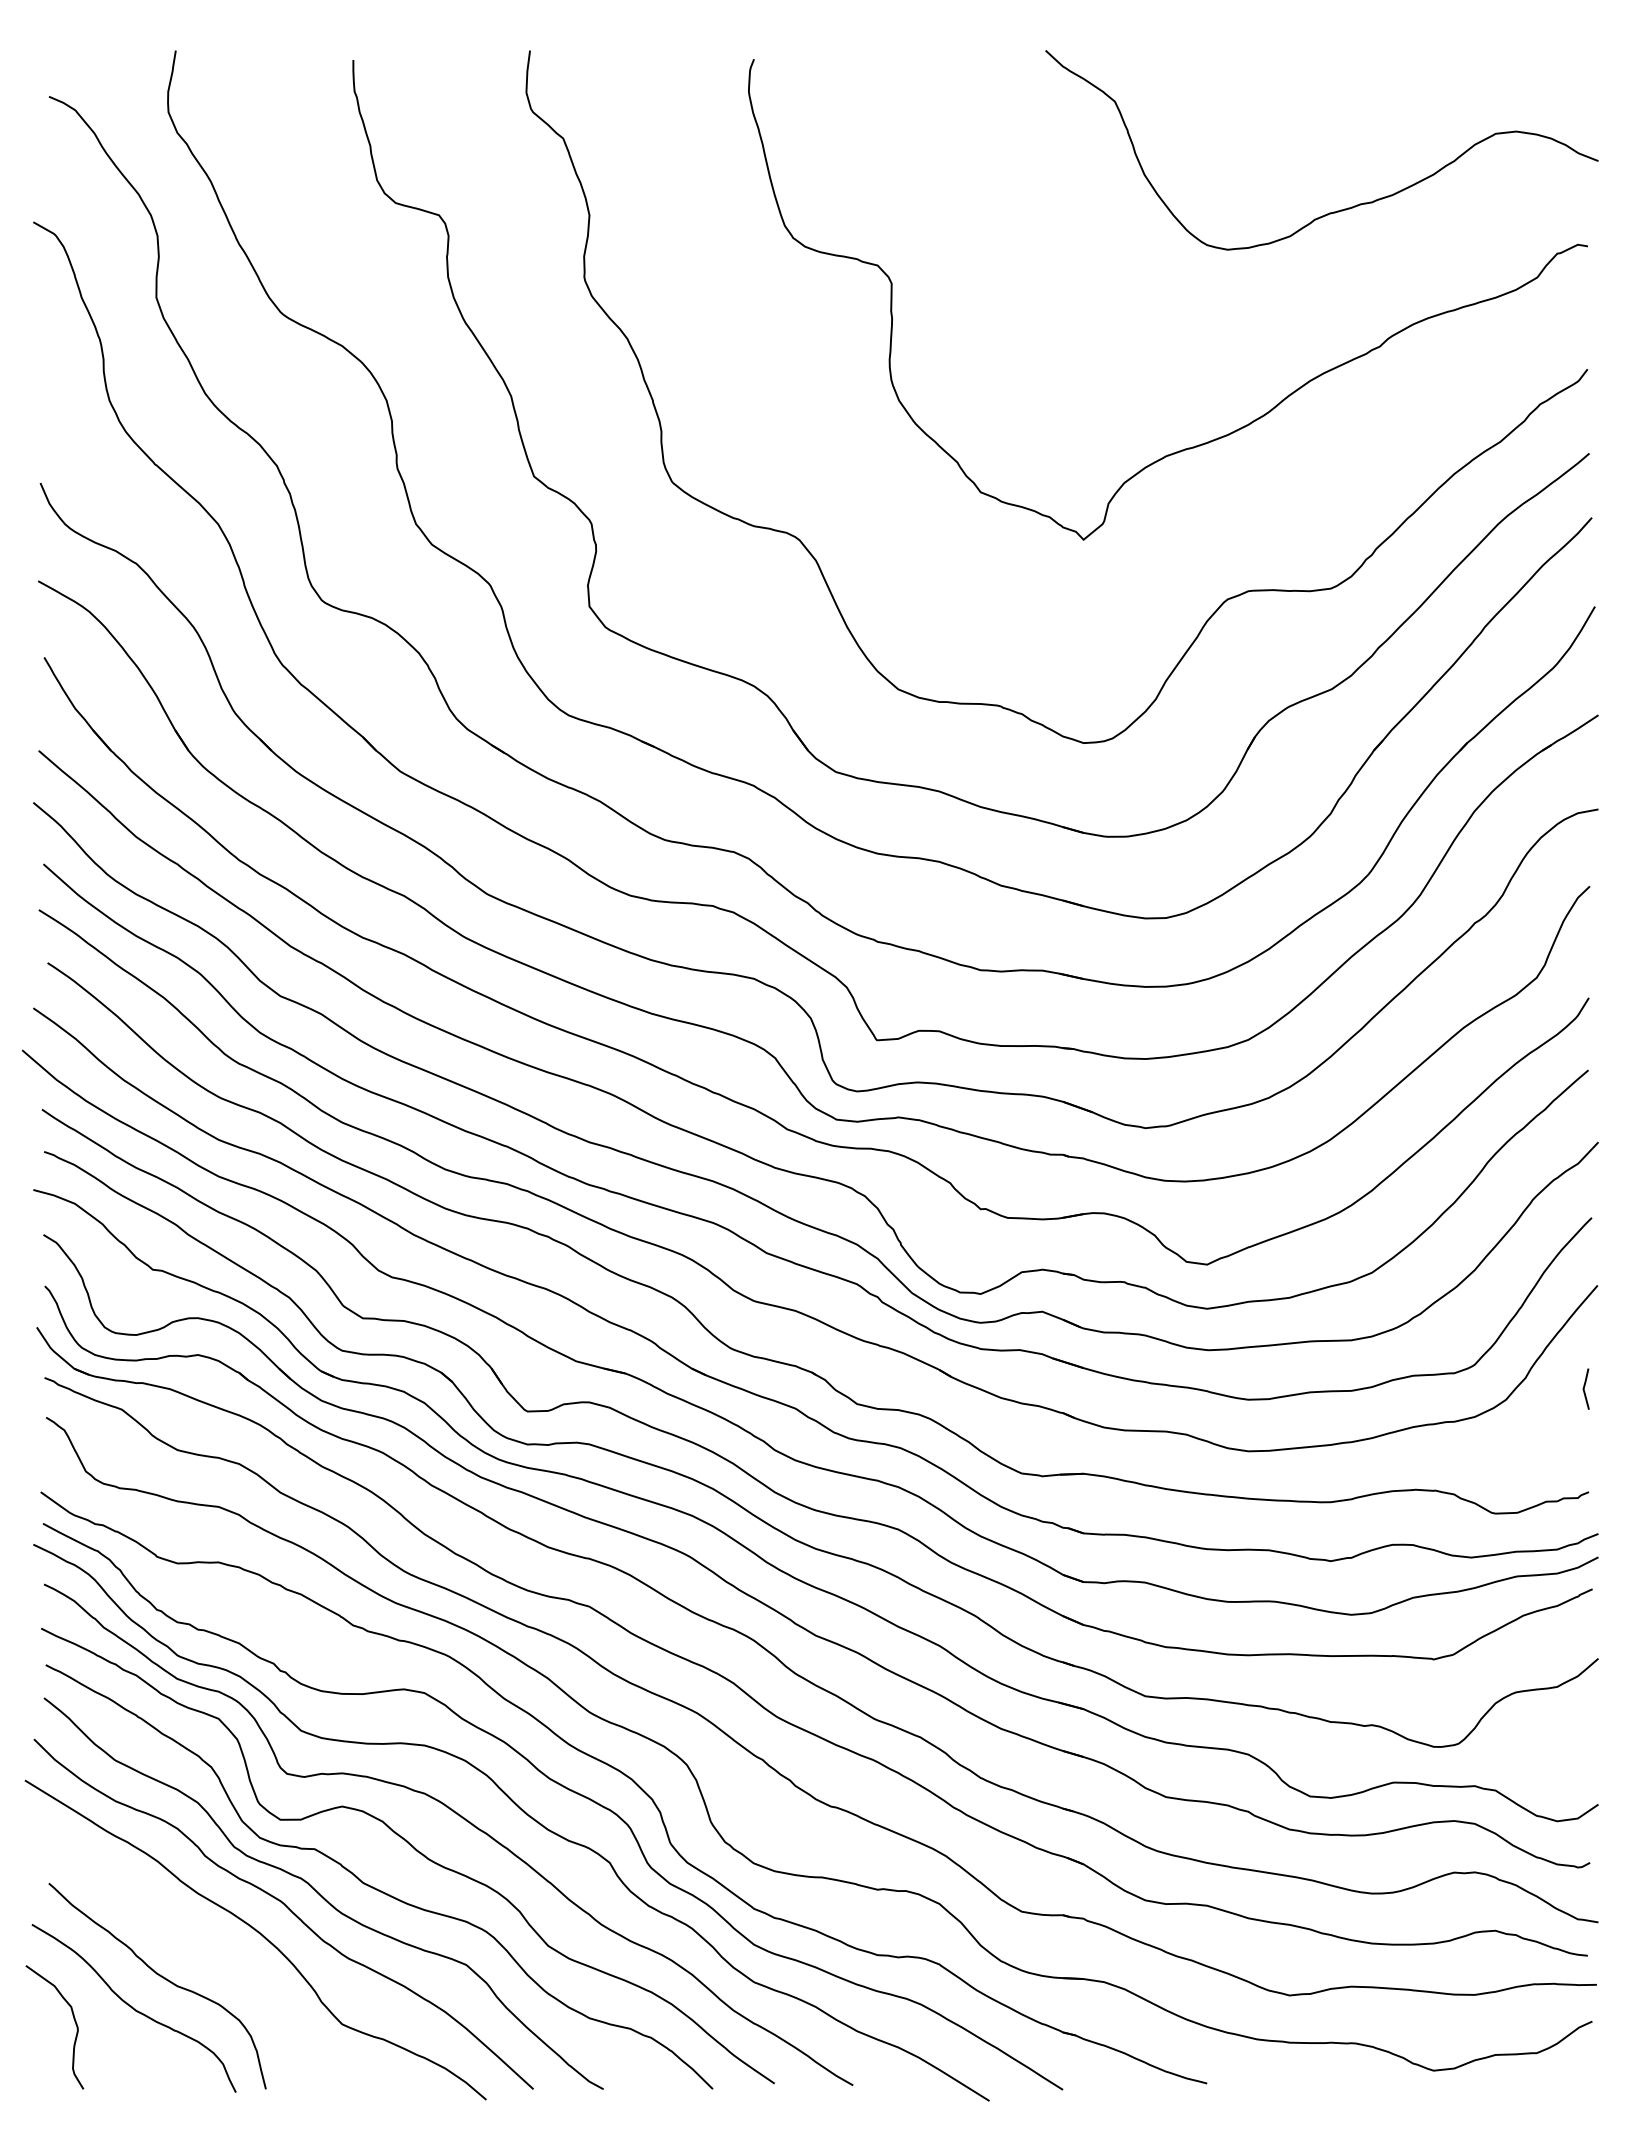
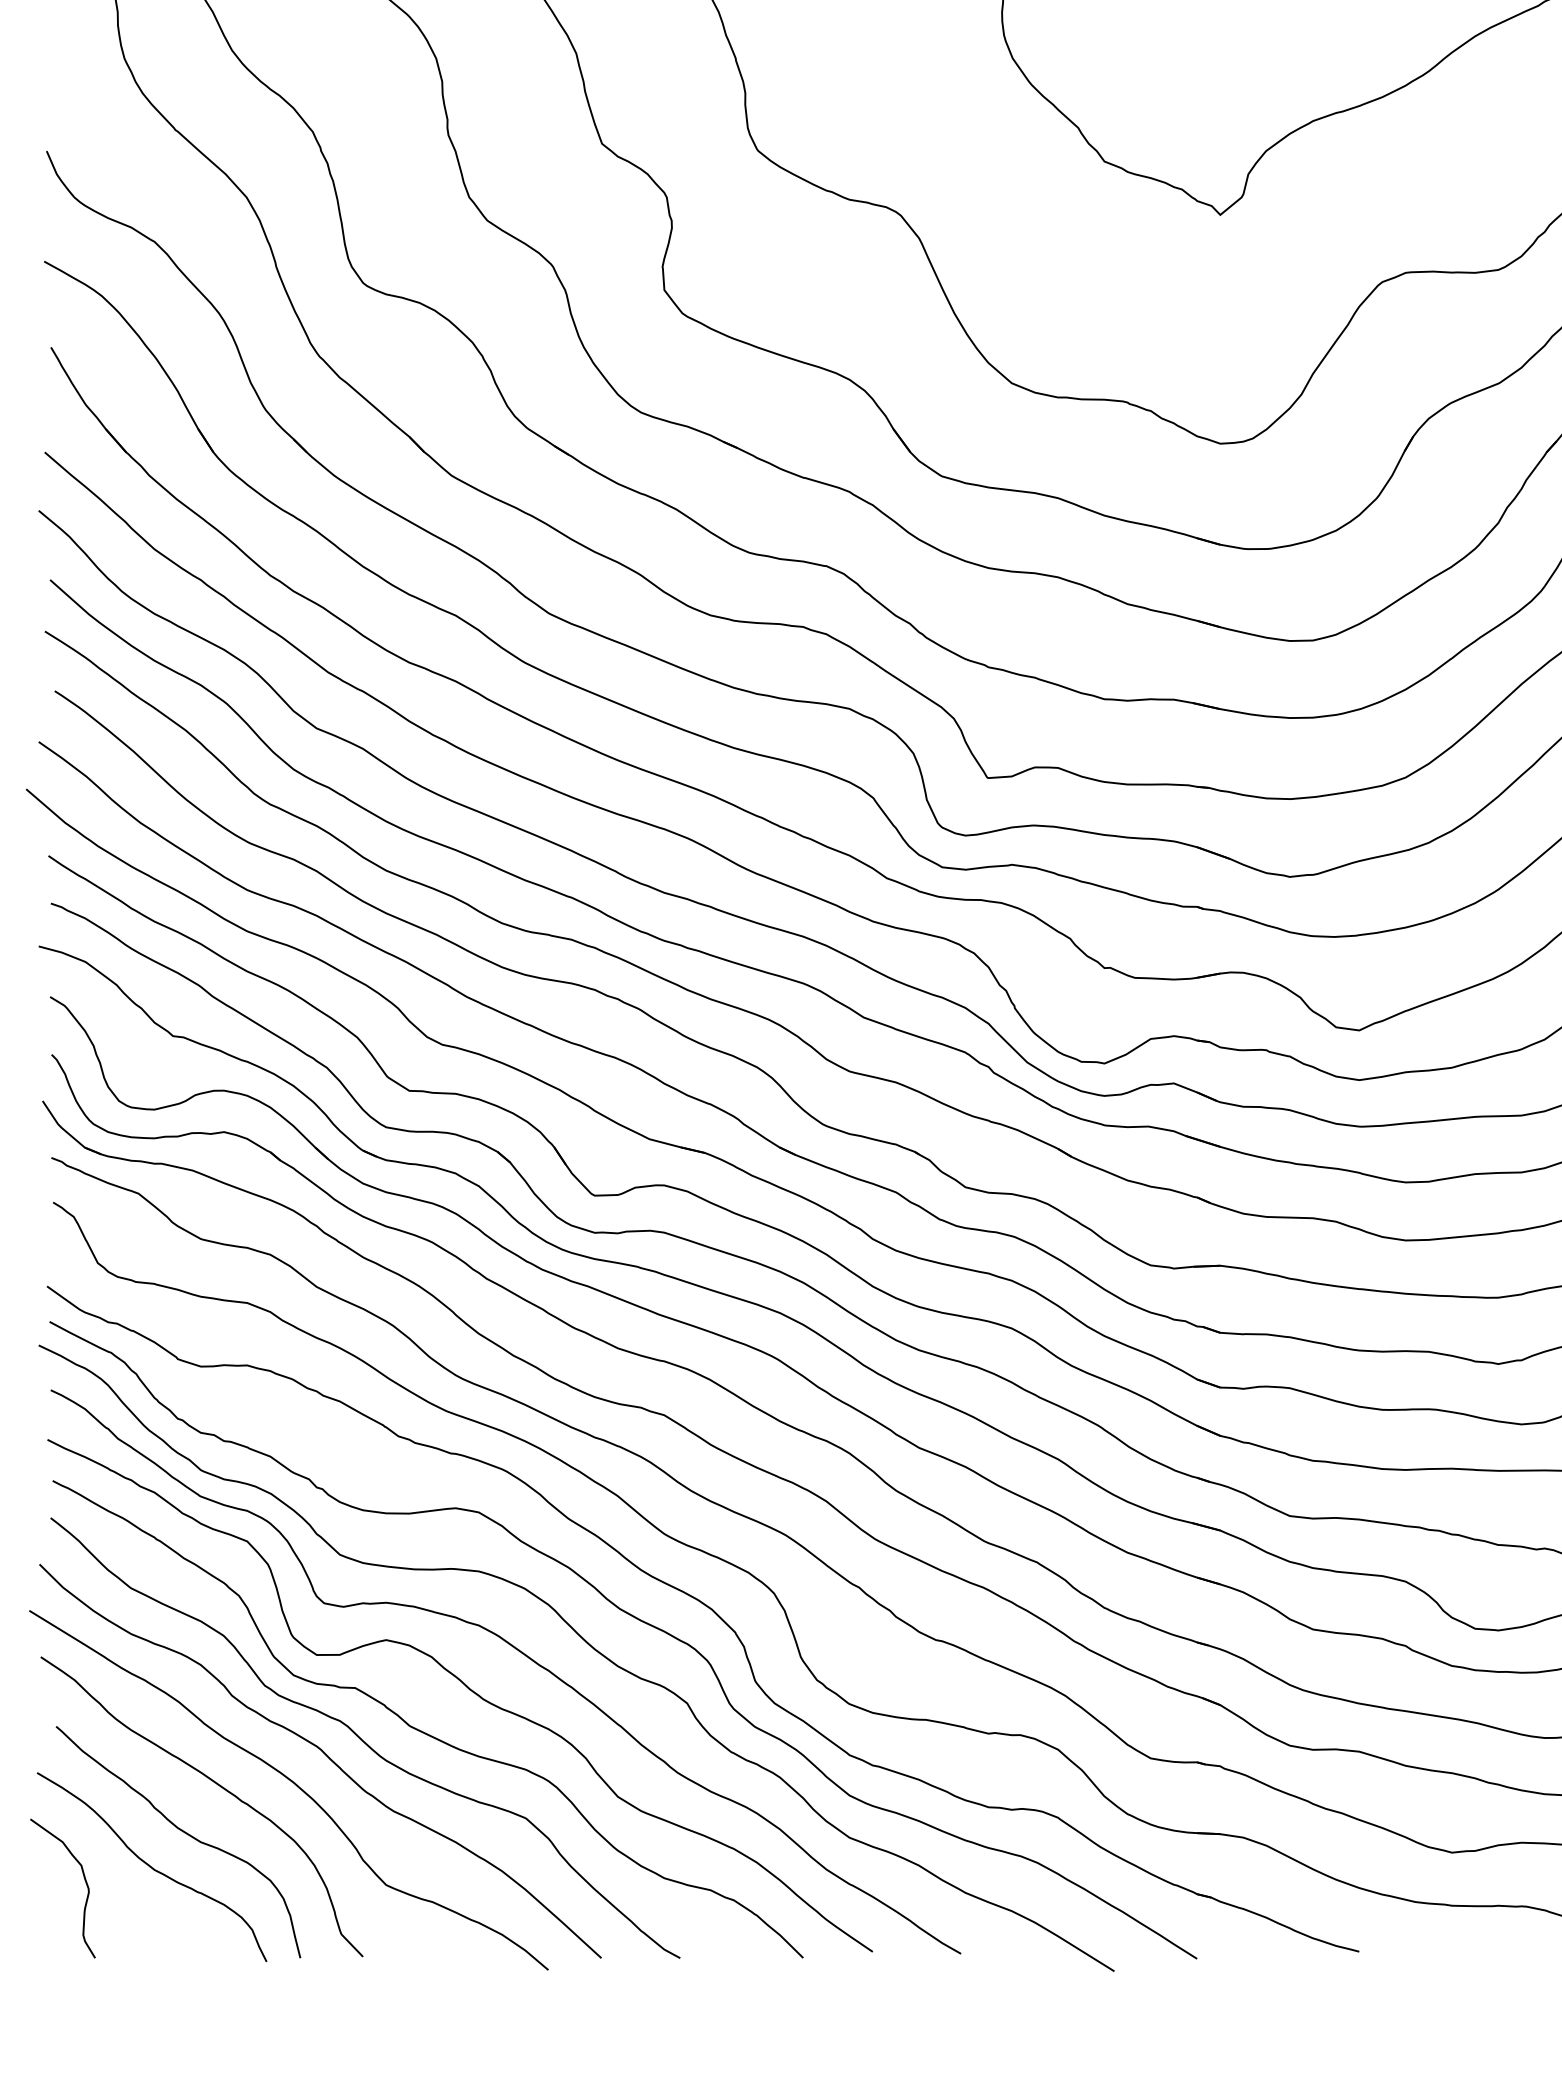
curve: (191, 1935) -> (216, 1785), added

